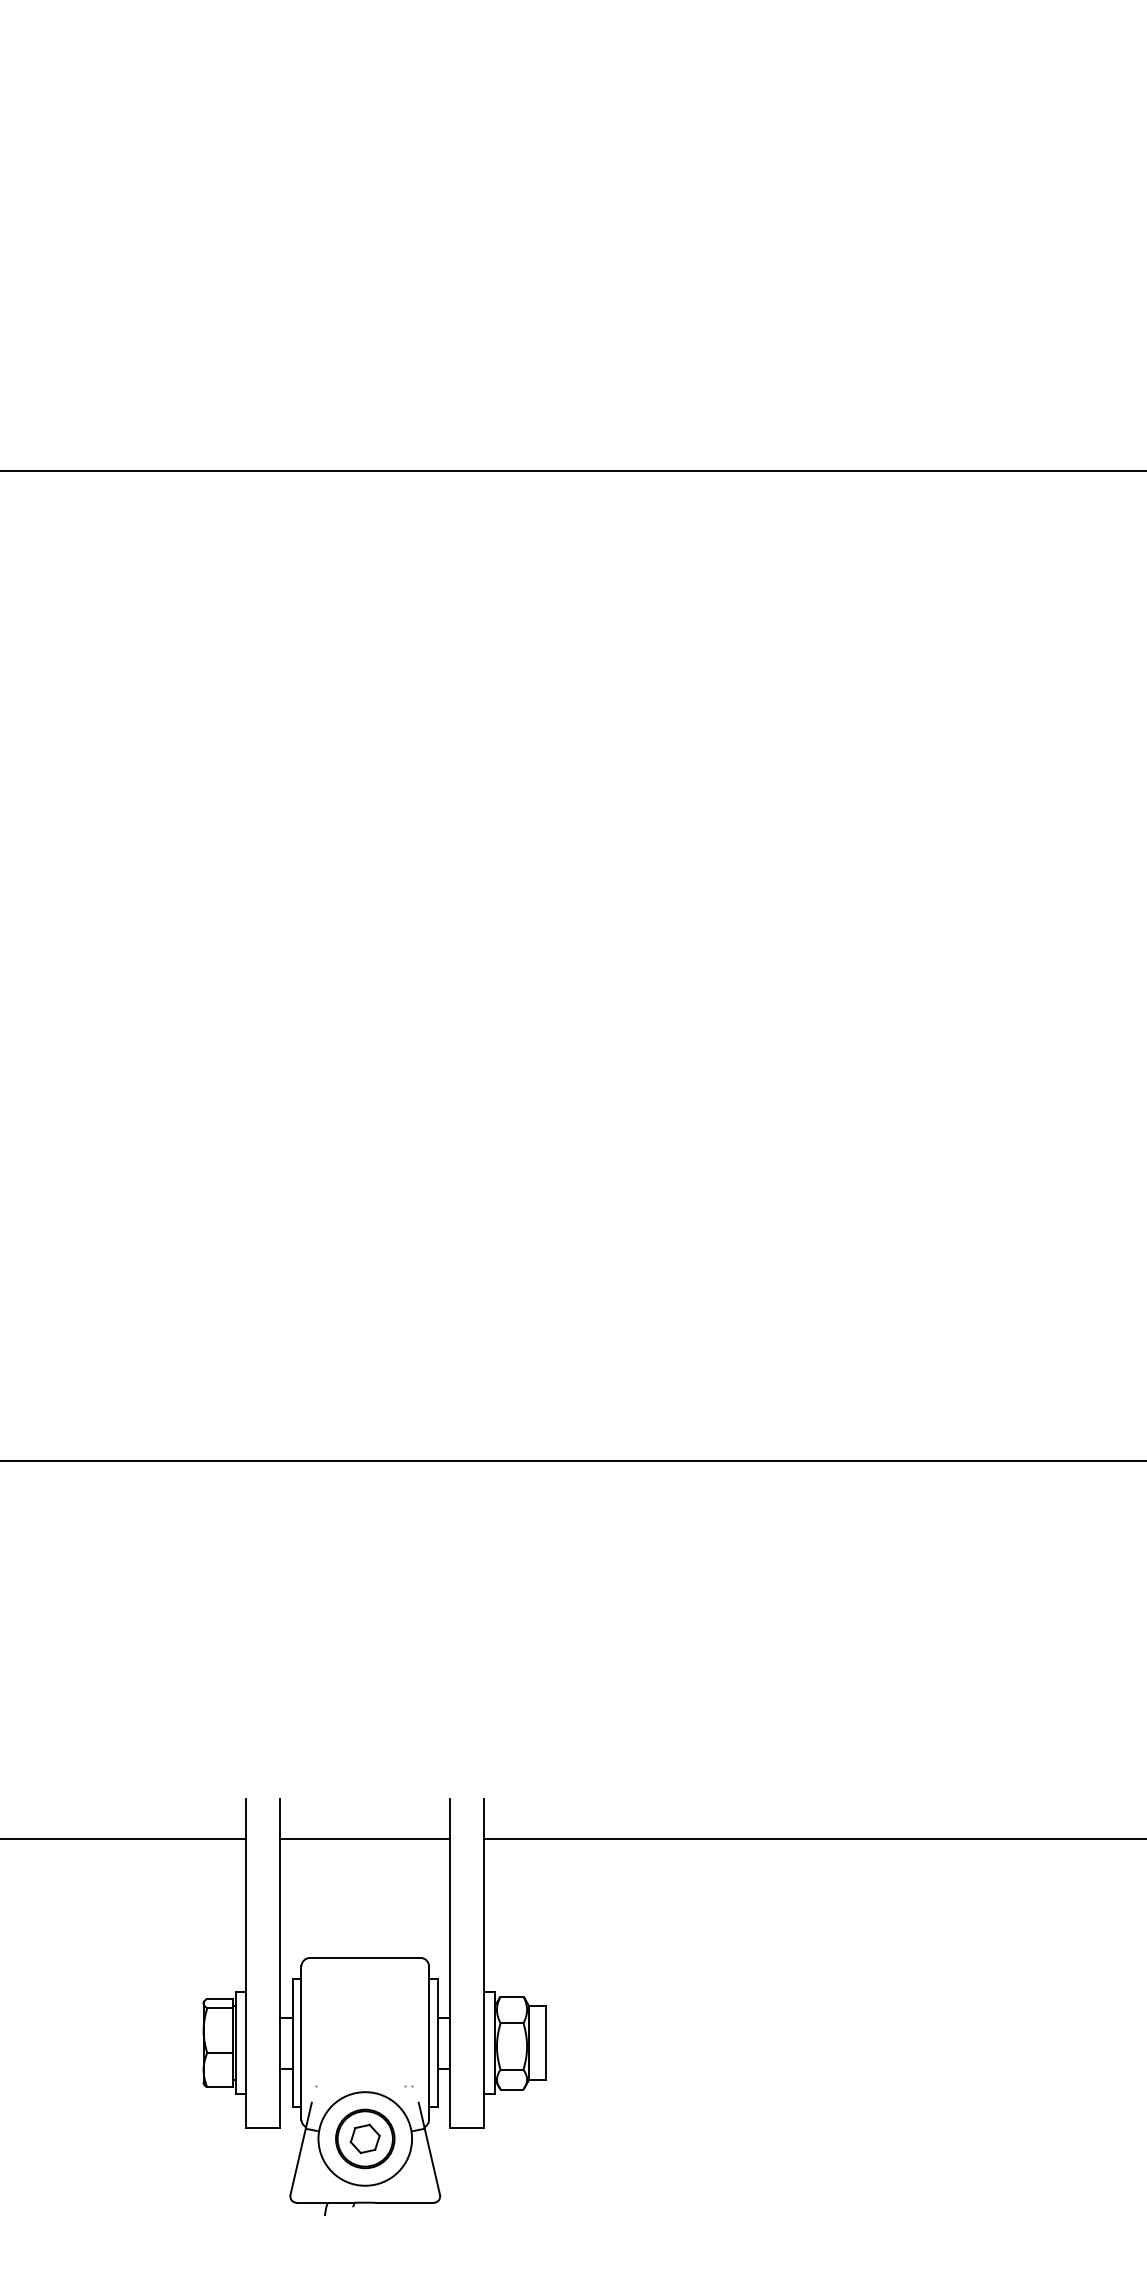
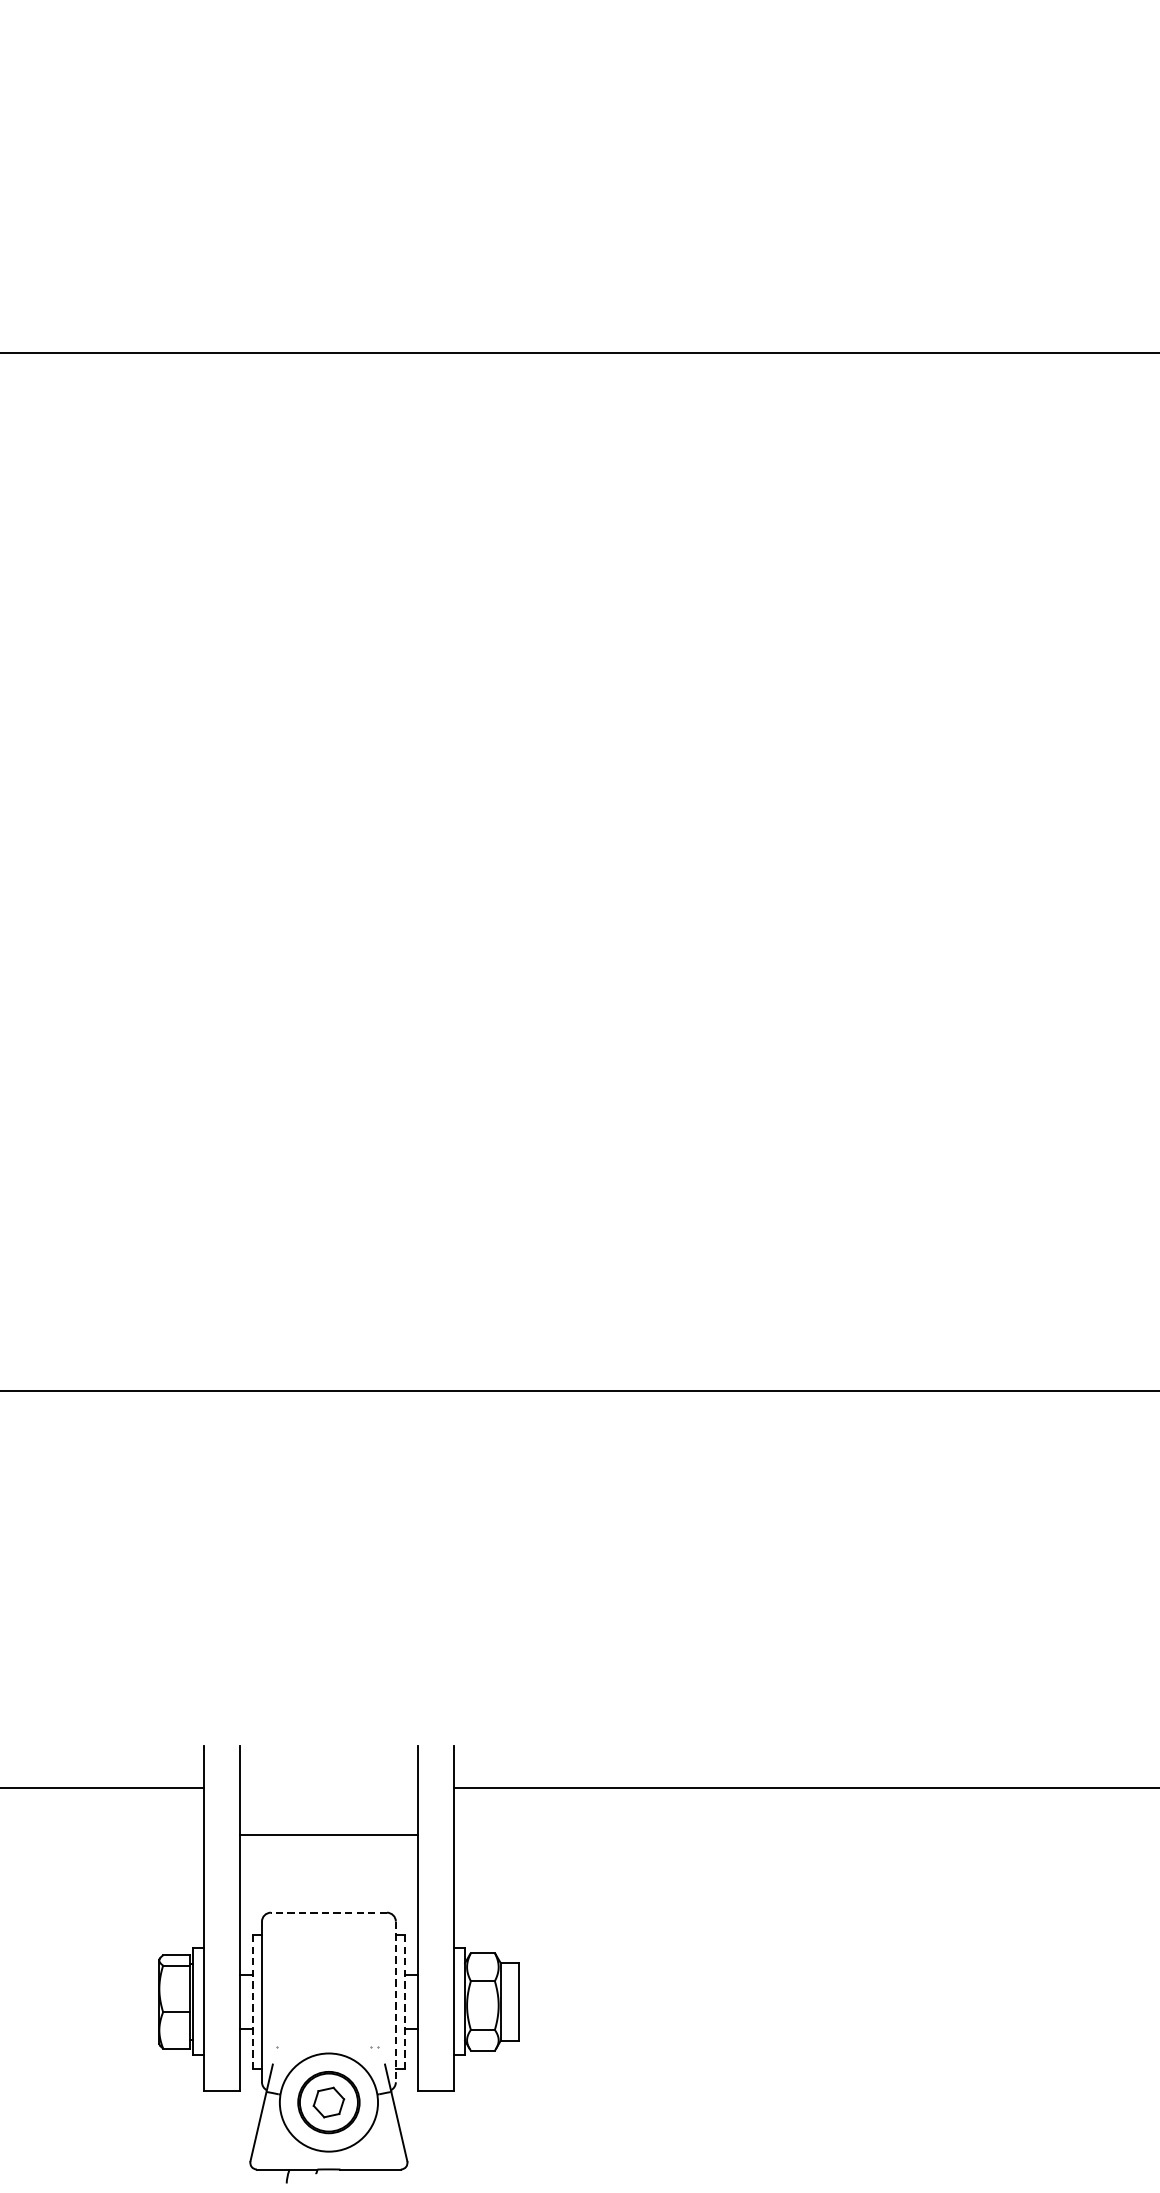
line: (365, 1838) -> (329, 1834), moved
line: (364, 1957) -> (328, 1912), solid -> dashed
line: (292, 2043) -> (252, 2002), solid -> dashed
line: (429, 2043) -> (396, 2002), solid -> dashed
line: (437, 2043) -> (404, 2002), solid -> dashed

